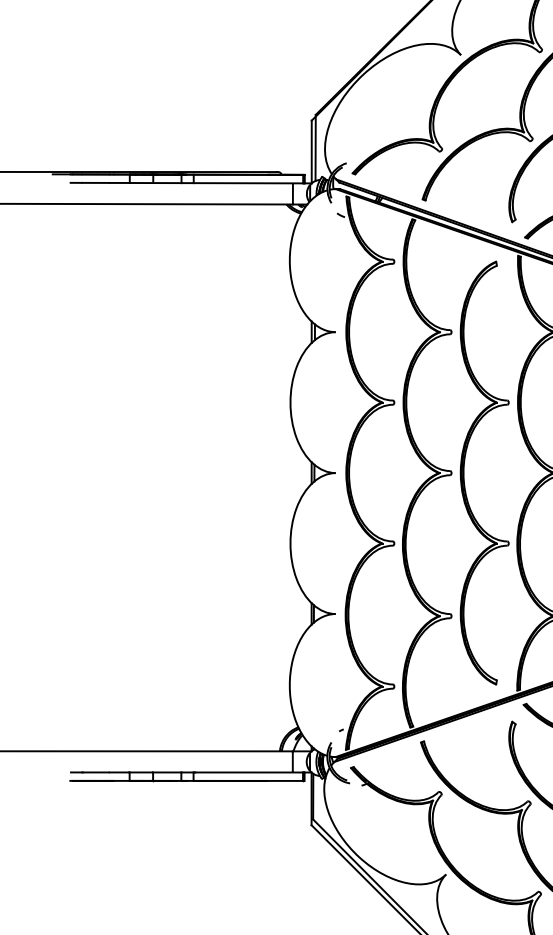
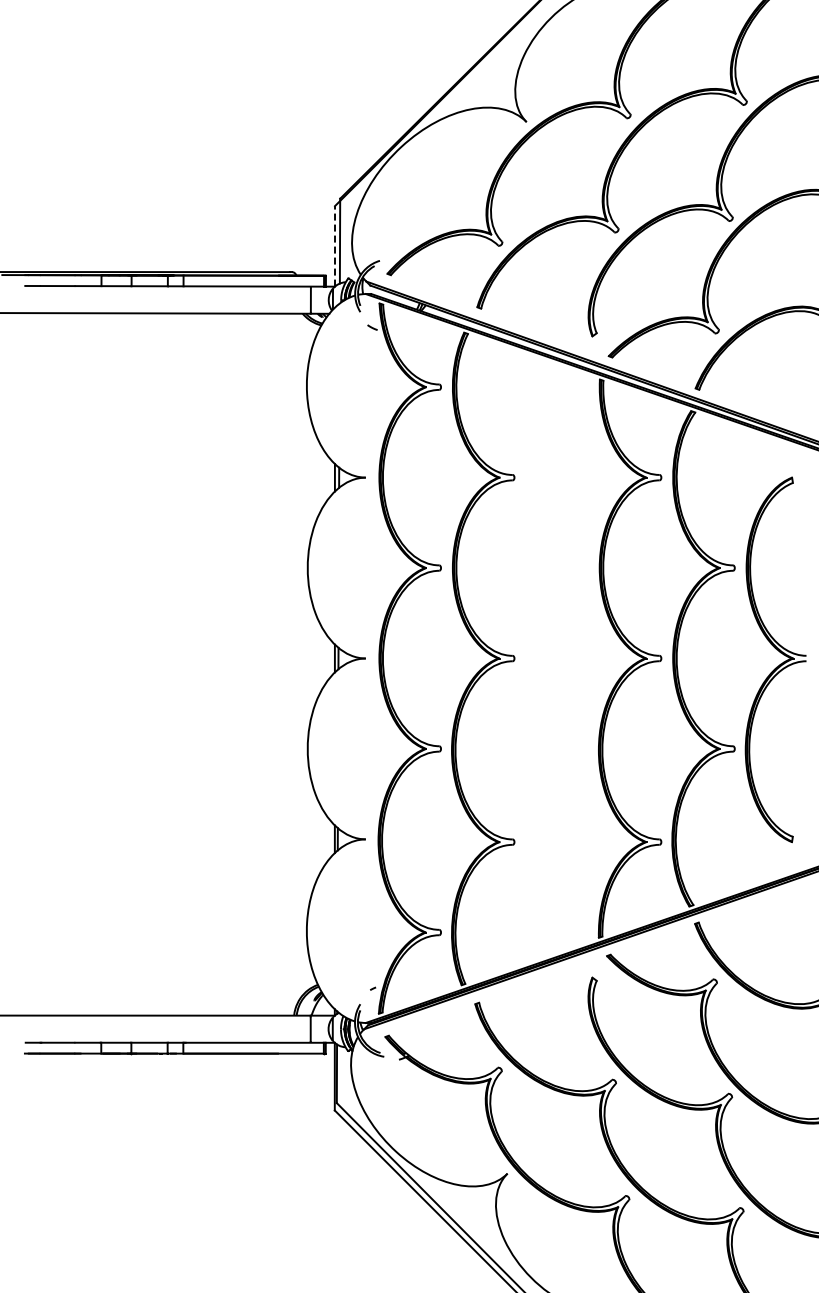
line: (312, 151) -> (335, 245), solid -> dashed
part: (464, 473) -> (530, 658), removed

